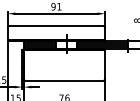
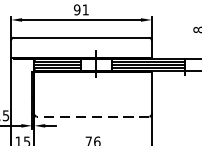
line: (64, 80) -> (93, 116), solid -> dashed

